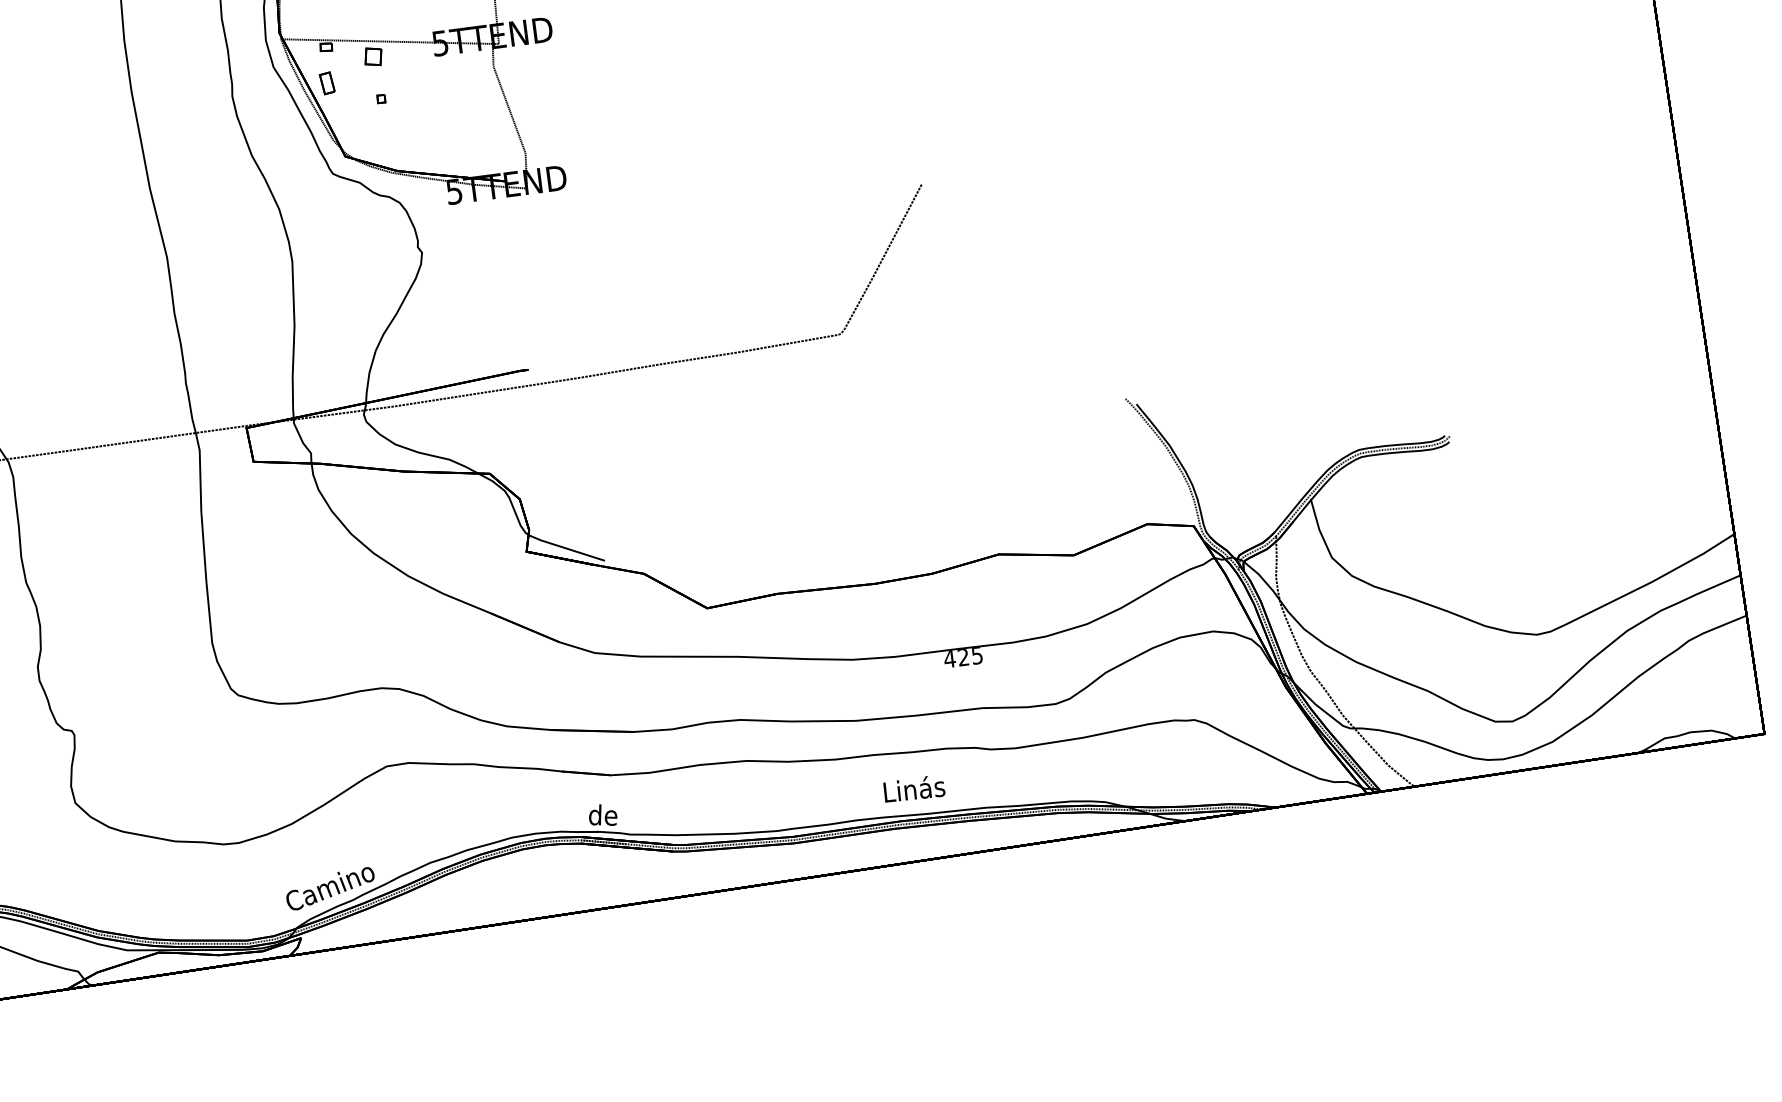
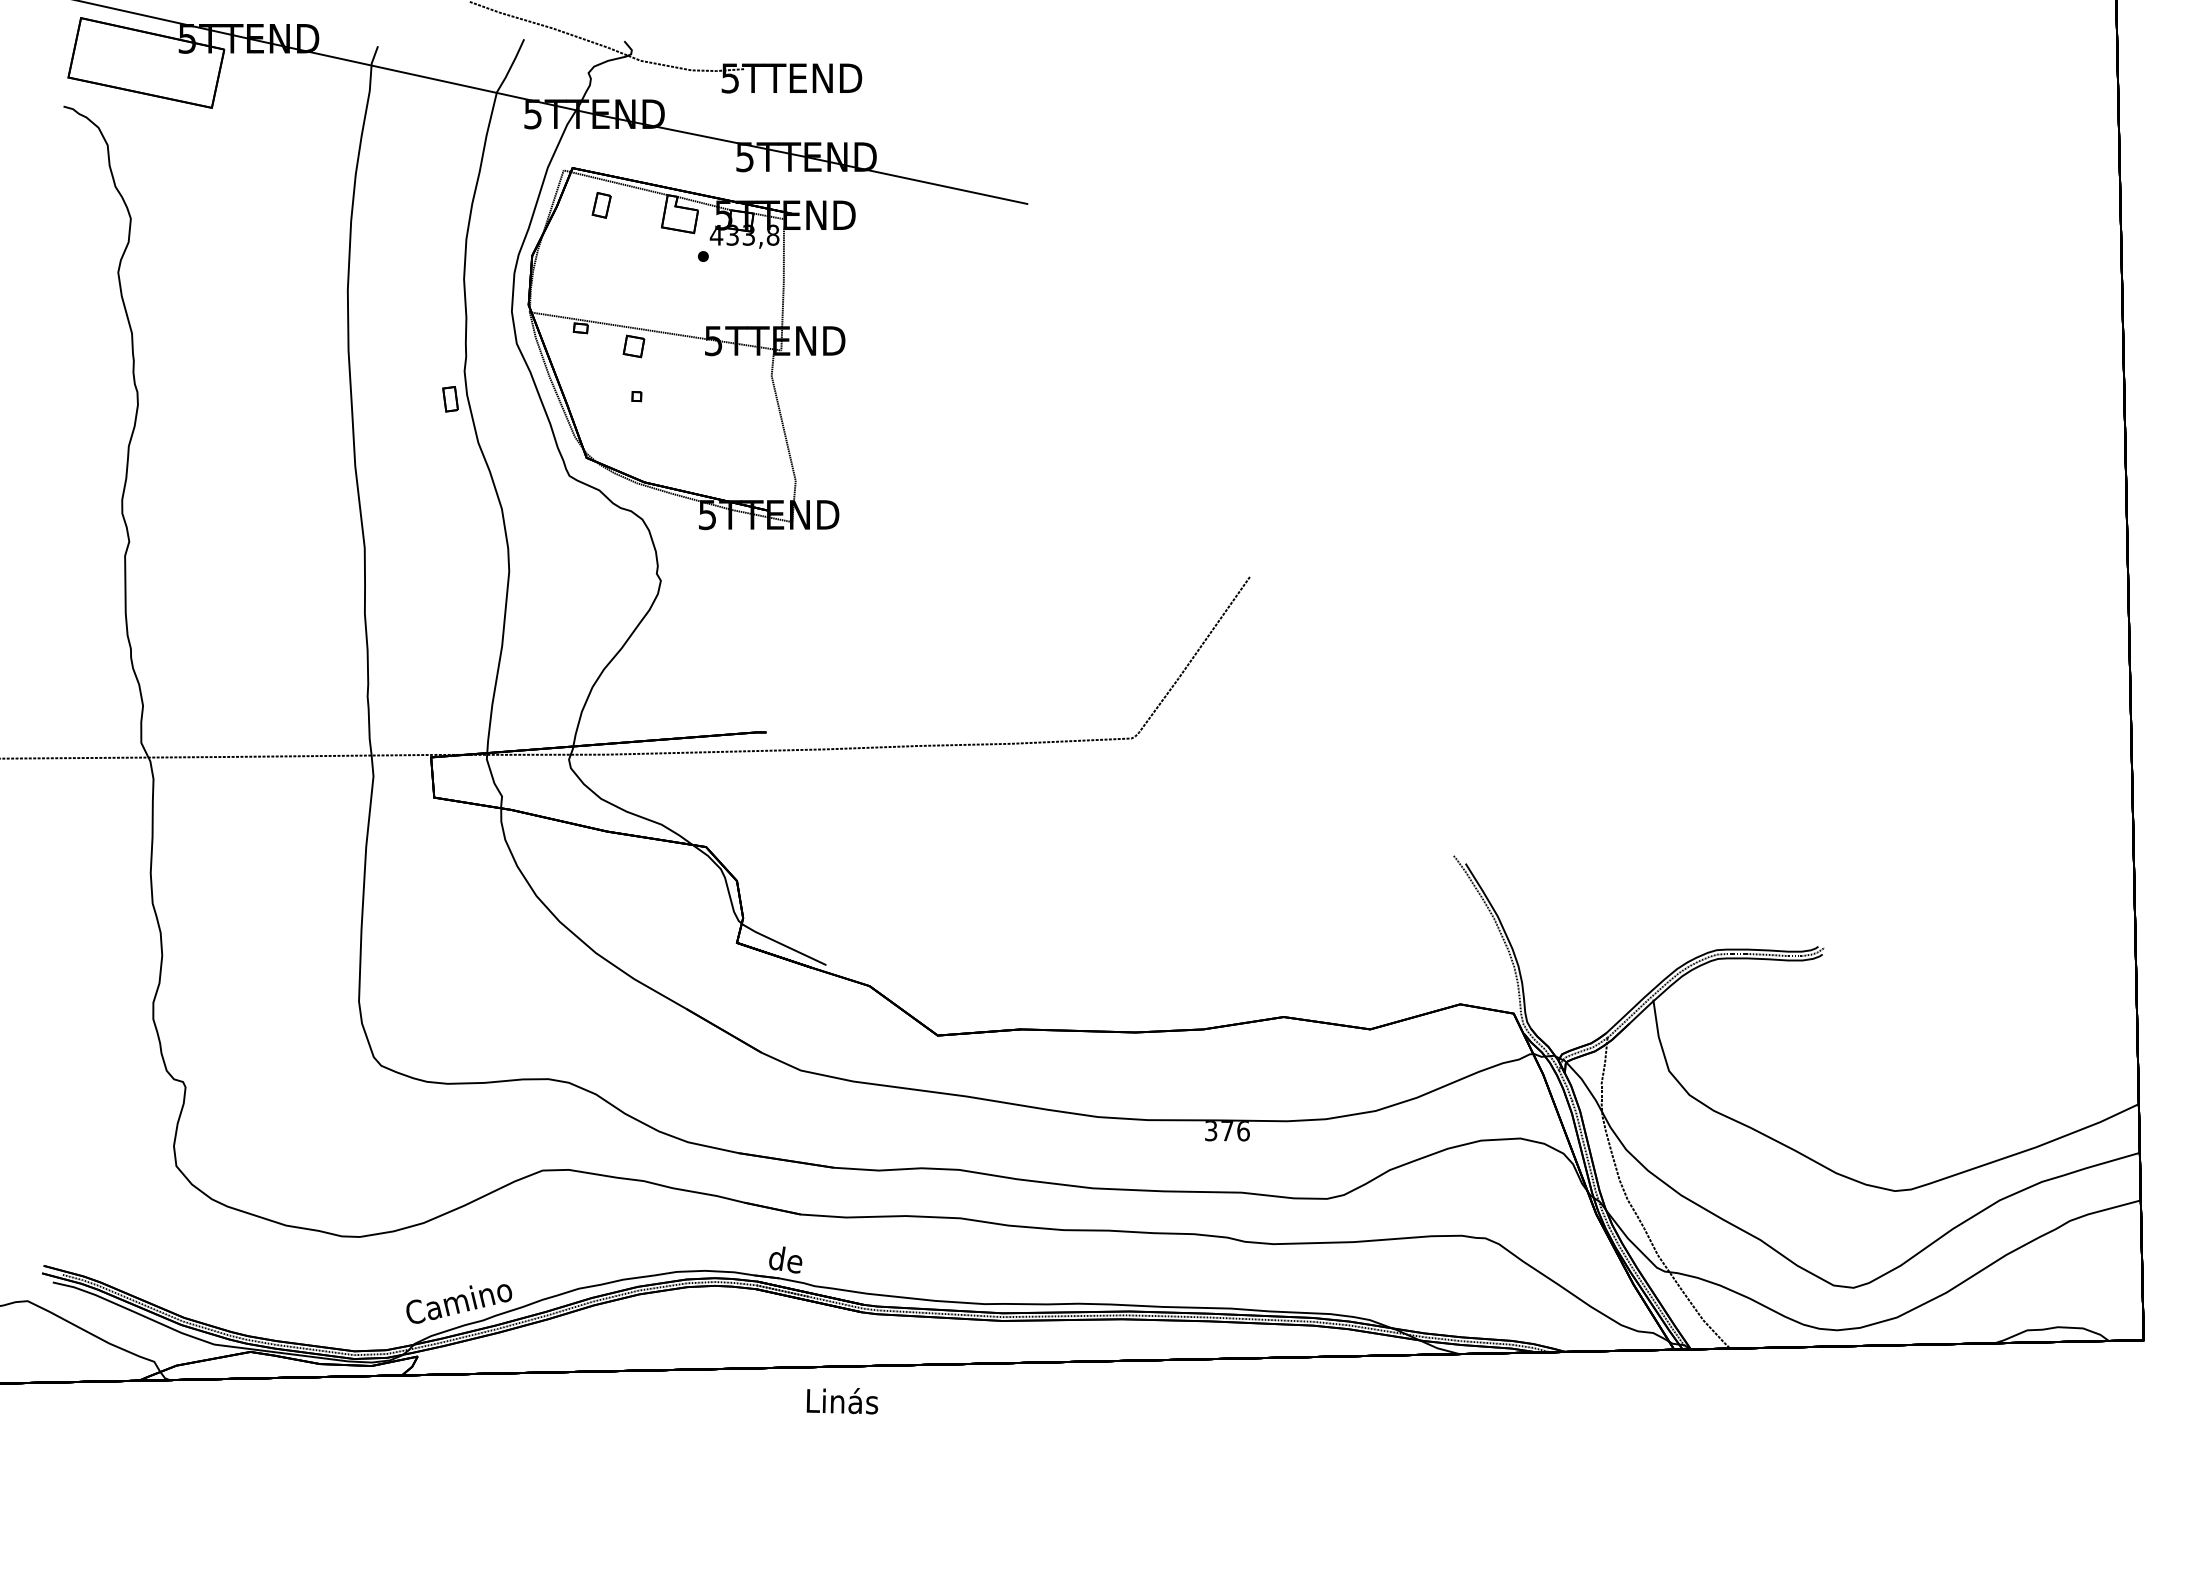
part: (327, 83) -> (450, 399), moved
text: (962, 657) -> (1226, 1131), 425 -> 376
text: (913, 789) -> (841, 1401), moved

